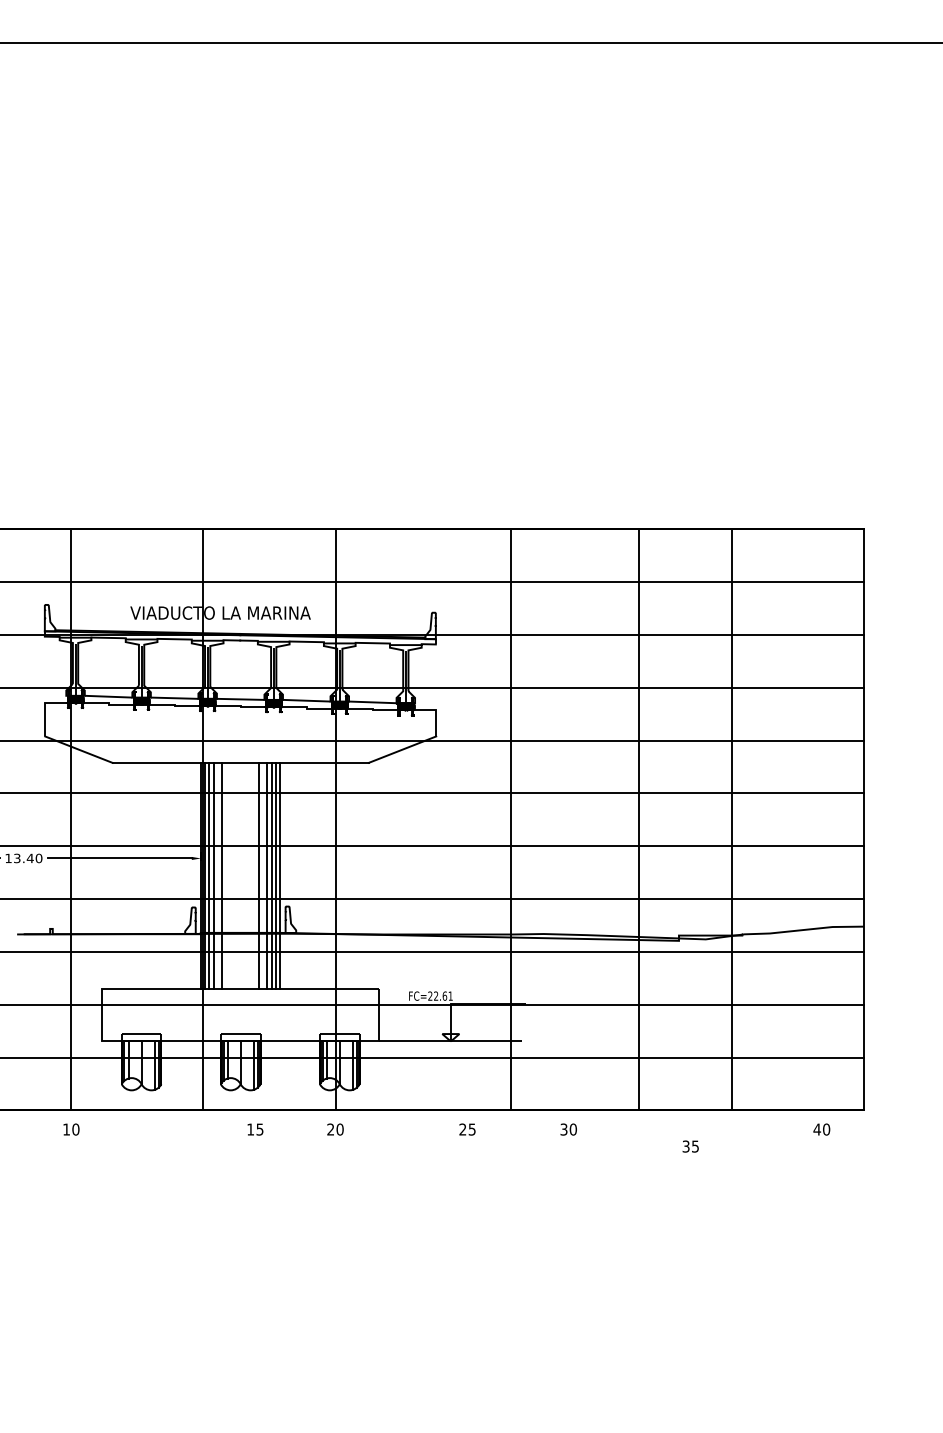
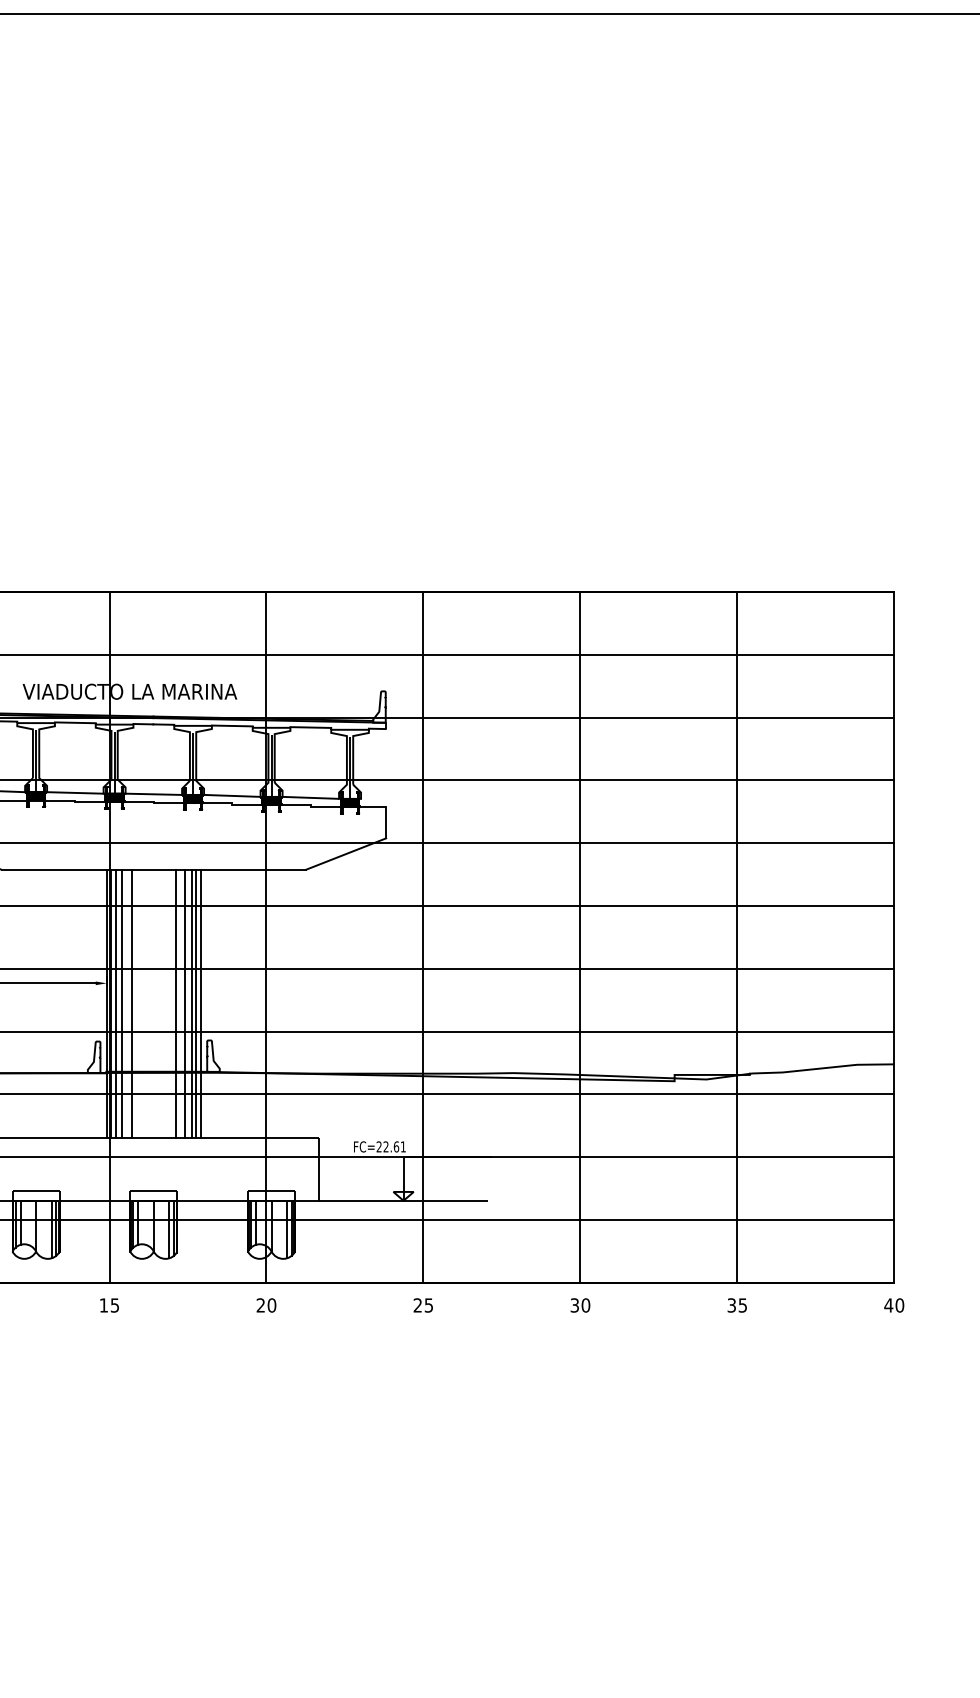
line: (510, 819) -> (423, 937), moved
line: (638, 819) -> (580, 937), moved
text: (255, 1129) -> (109, 1305), moved
text: (568, 1129) -> (580, 1305), moved
text: (821, 1129) -> (893, 1305), moved
text: (690, 1146) -> (737, 1305), moved

